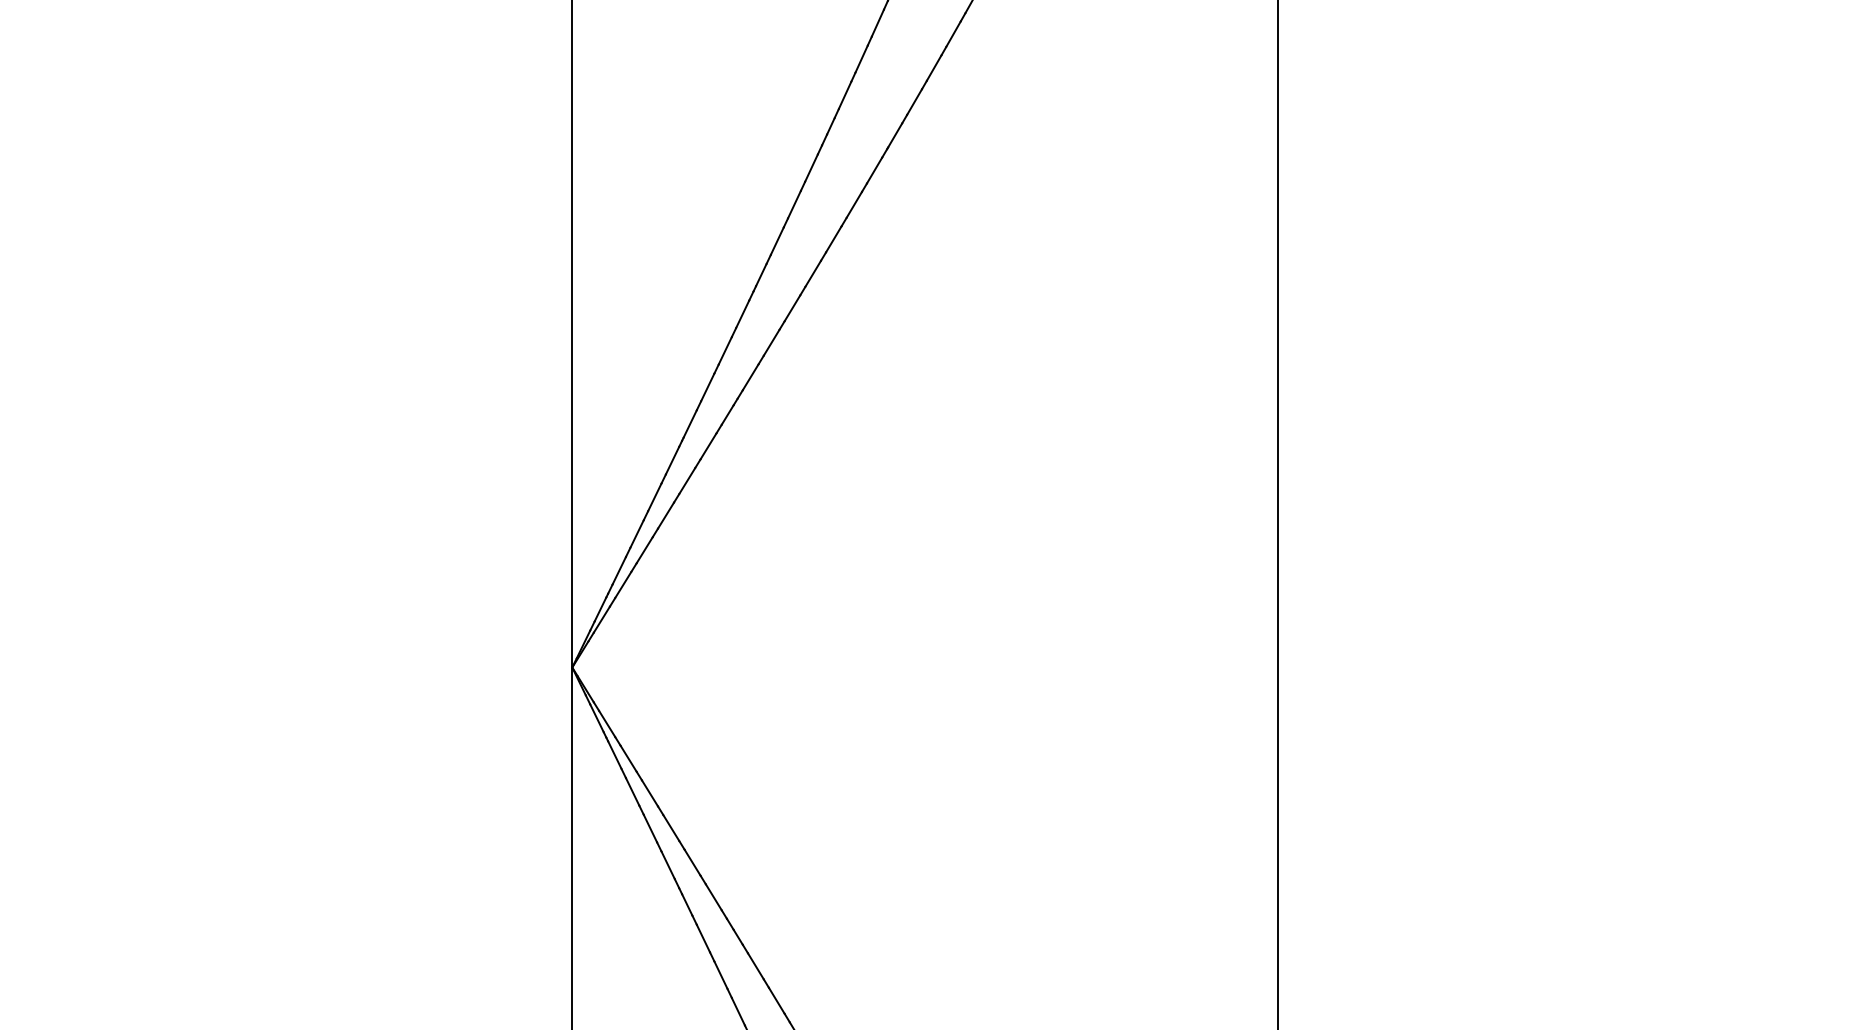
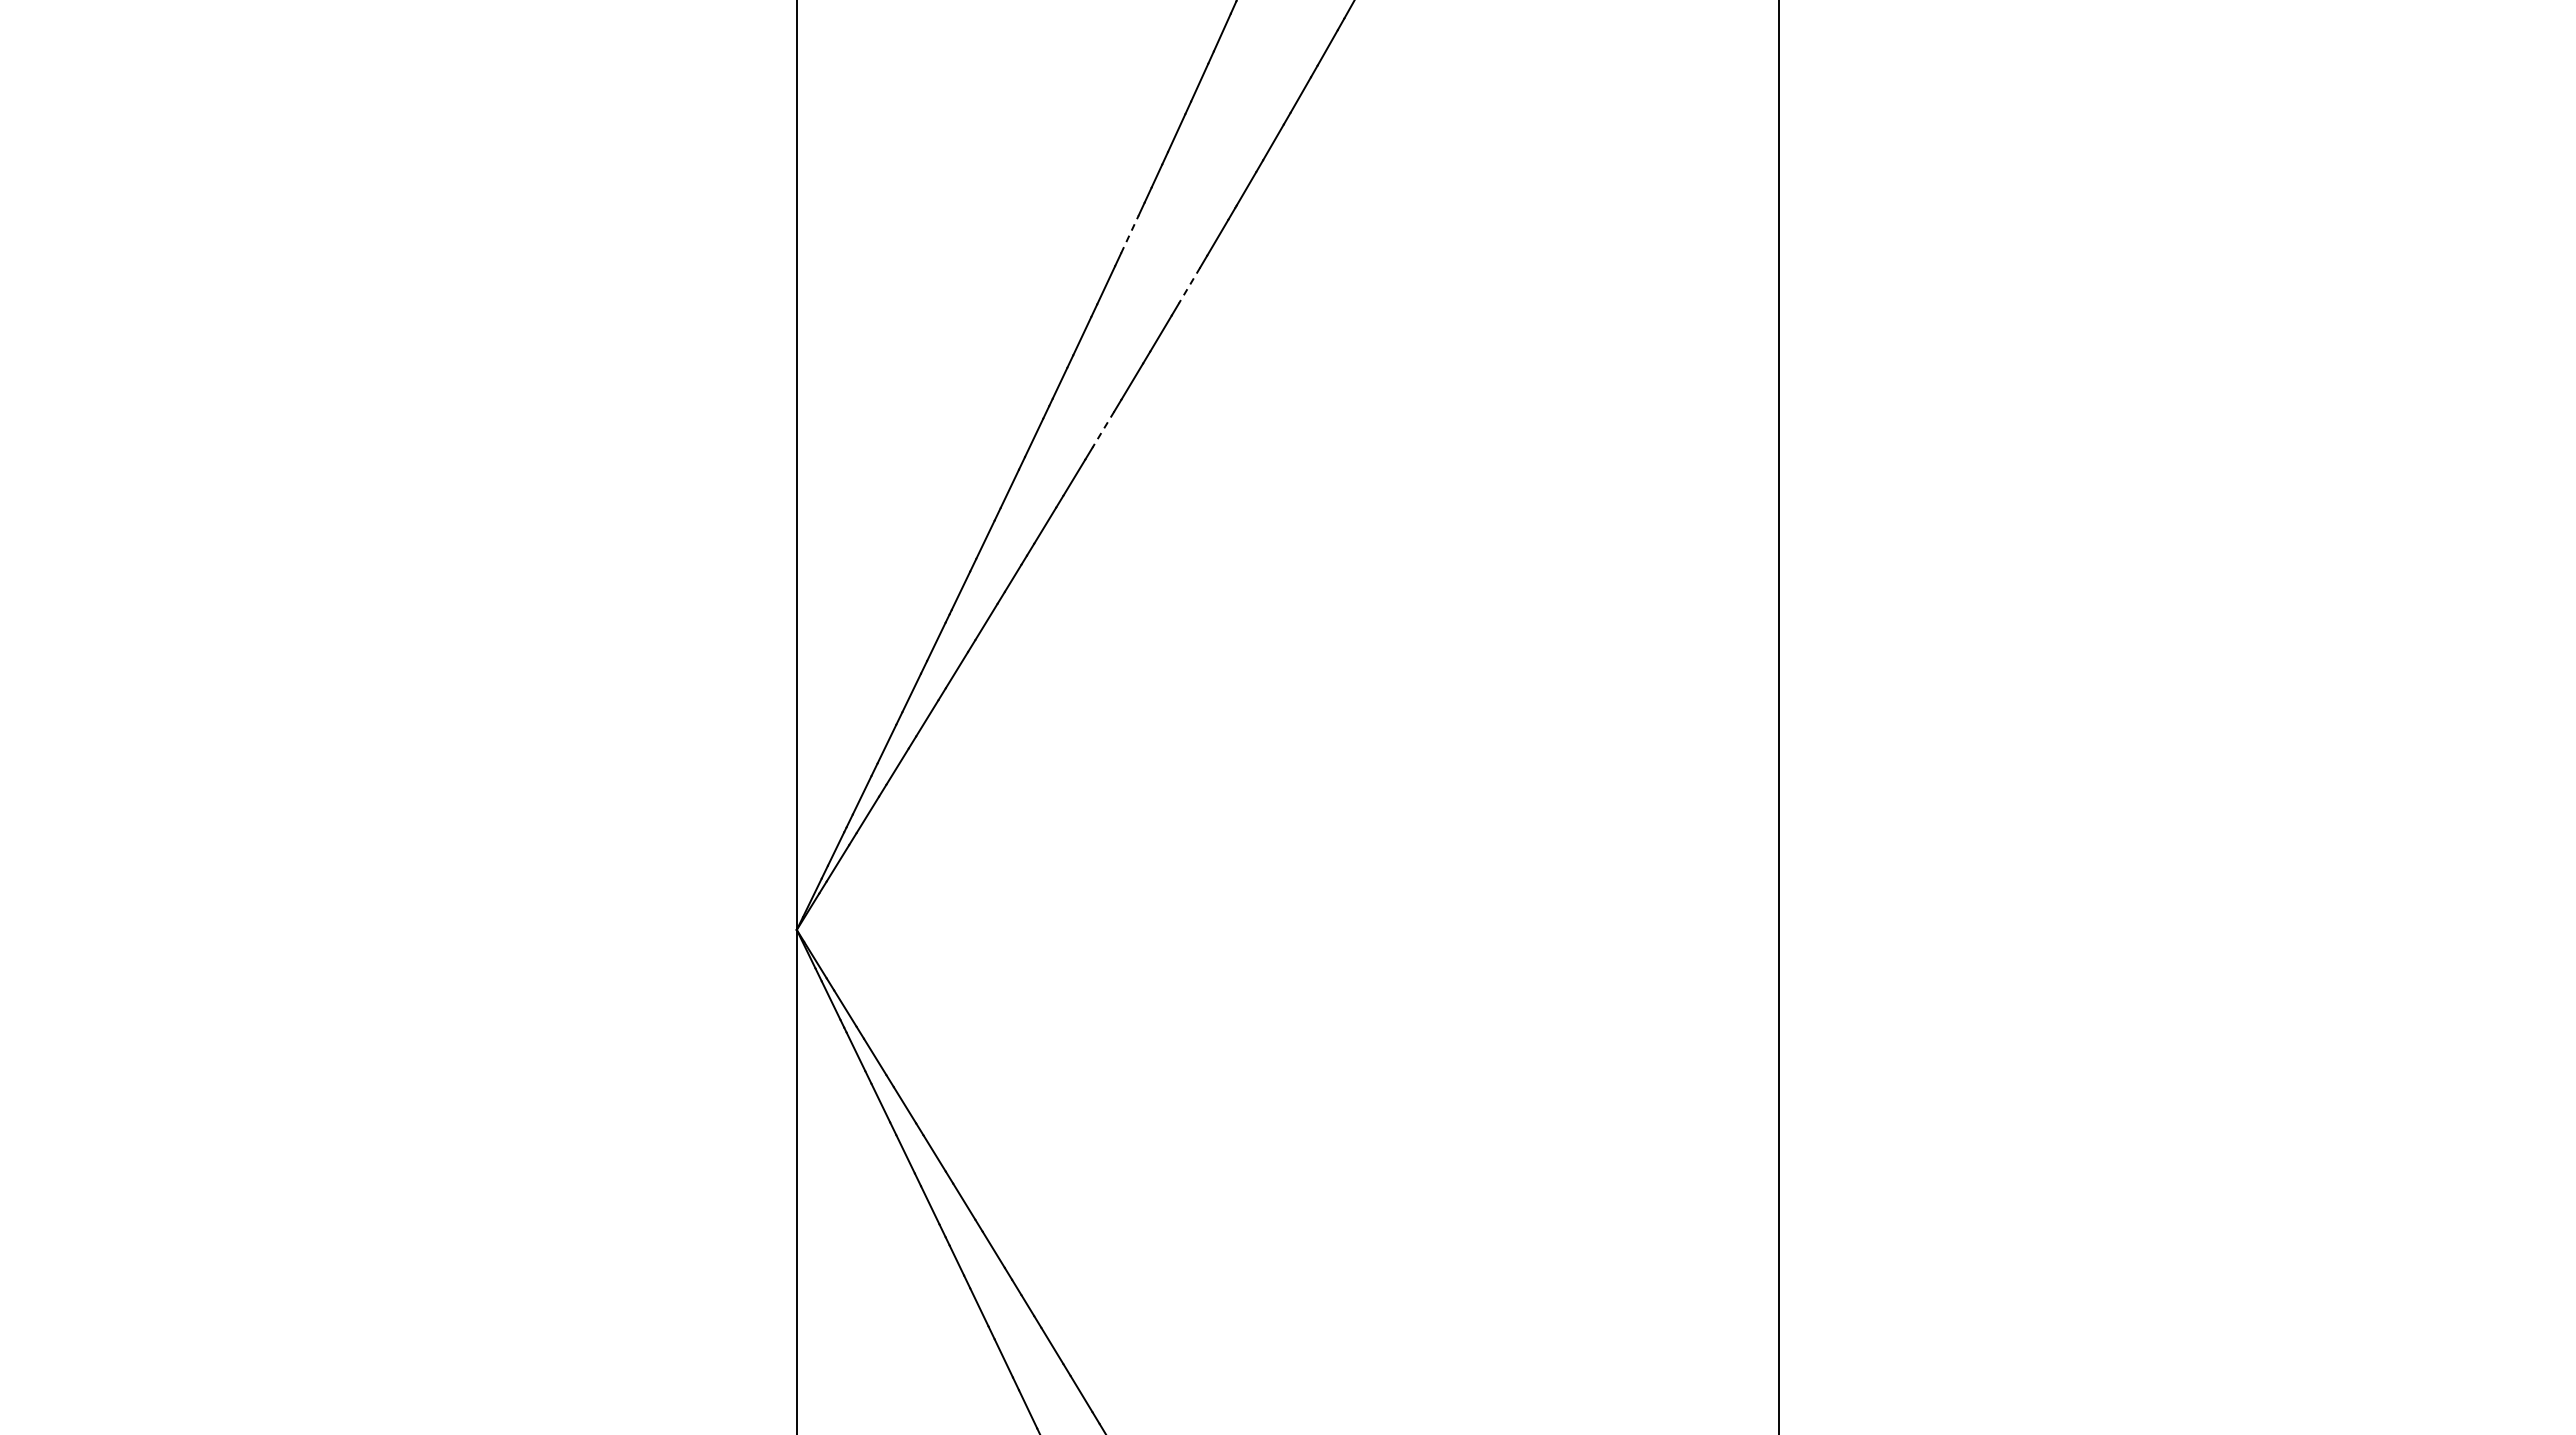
line: (811, 167) -> (1130, 233), solid -> dashed
line: (854, 205) -> (1189, 286), solid -> dashed
line: (792, 308) -> (1103, 430), solid -> dashed

